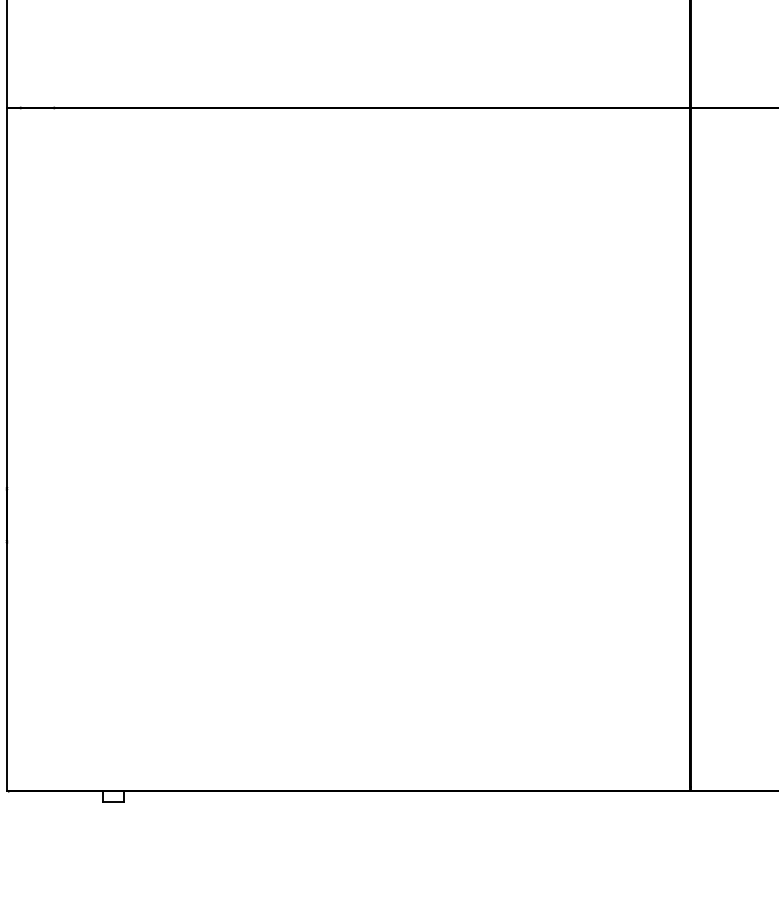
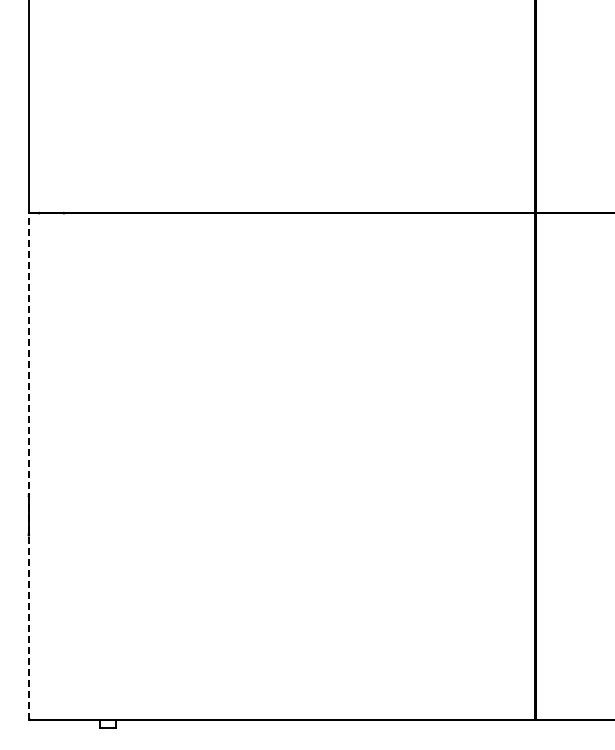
line: (6, 449) -> (28, 466), solid -> dashed

